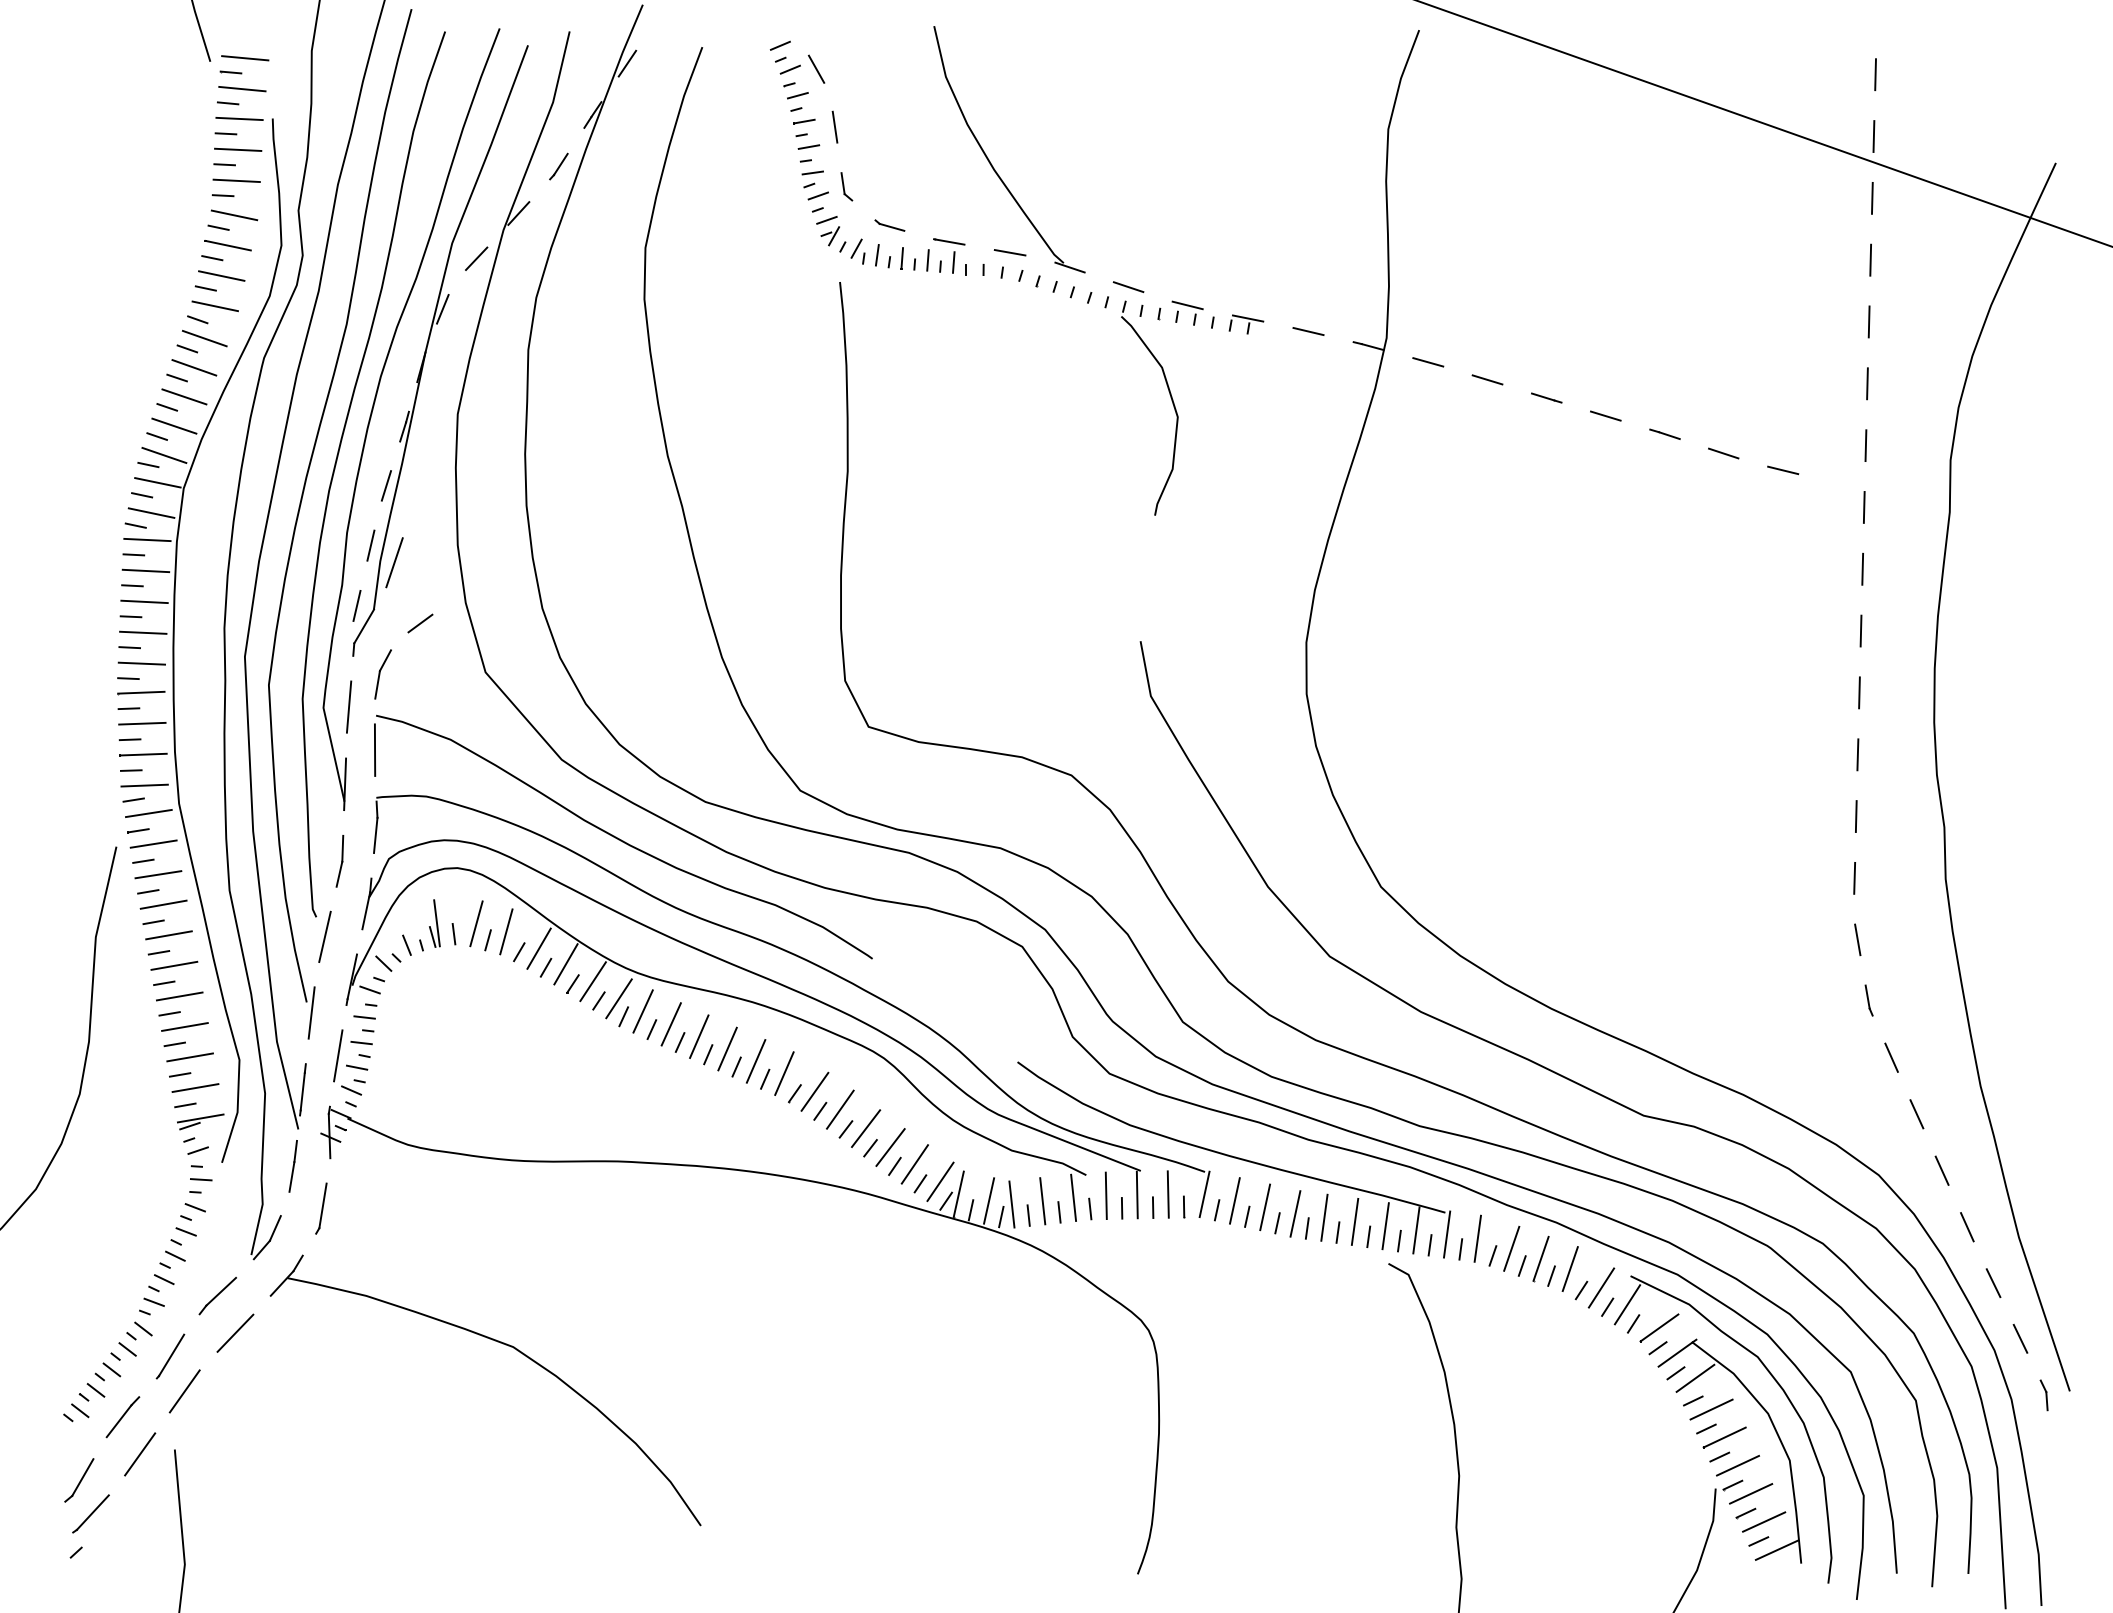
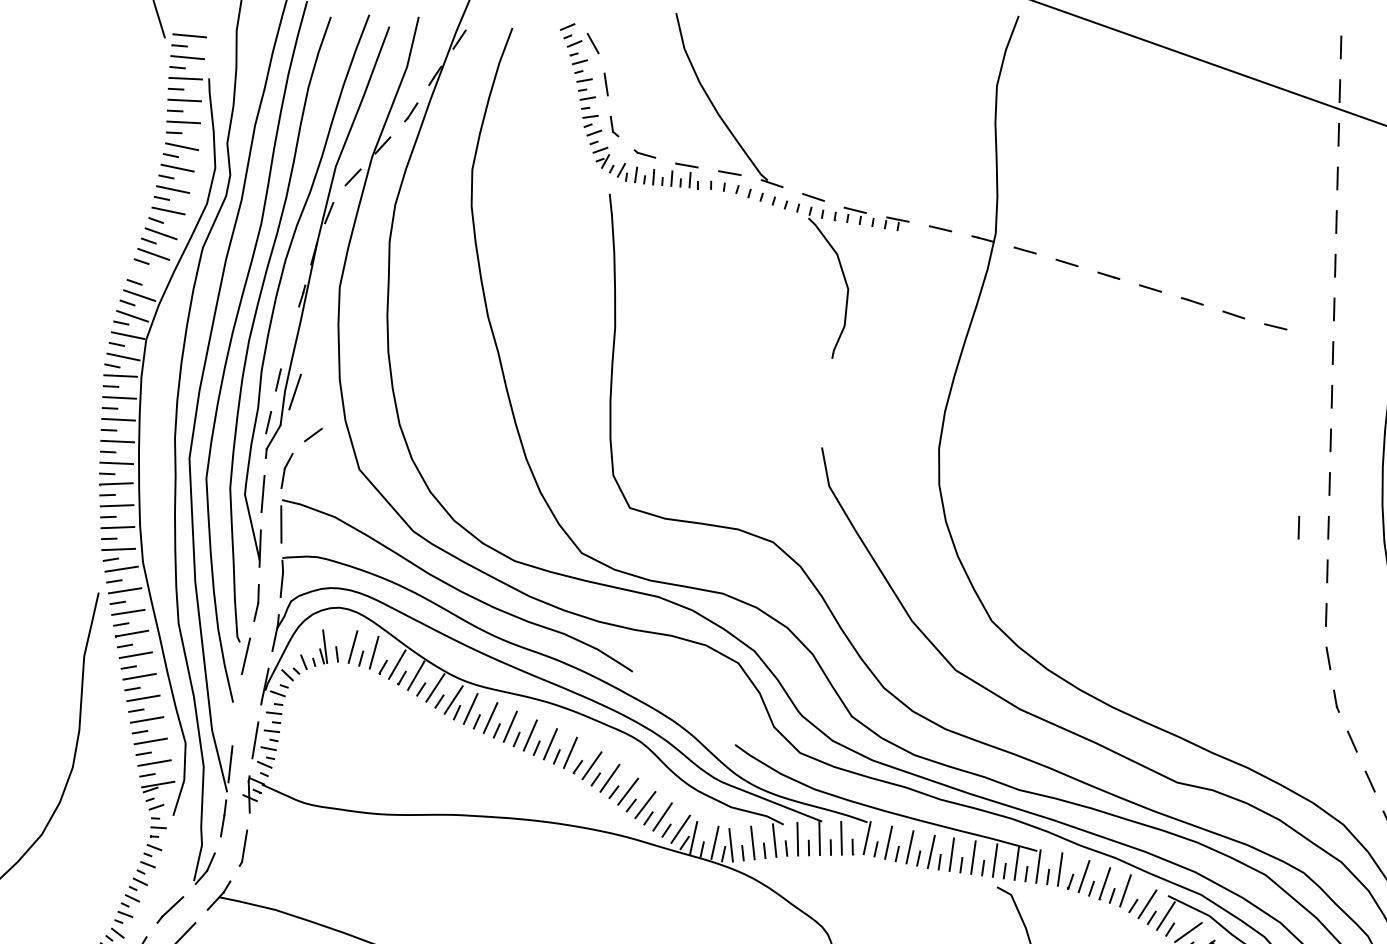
line: (184, 396) -> (146, 274), removed
line: (386, 485) -> (289, 337), removed
line: (1815, 754) -> (1298, 527), added
line: (311, 1012) -> (236, 709), removed

